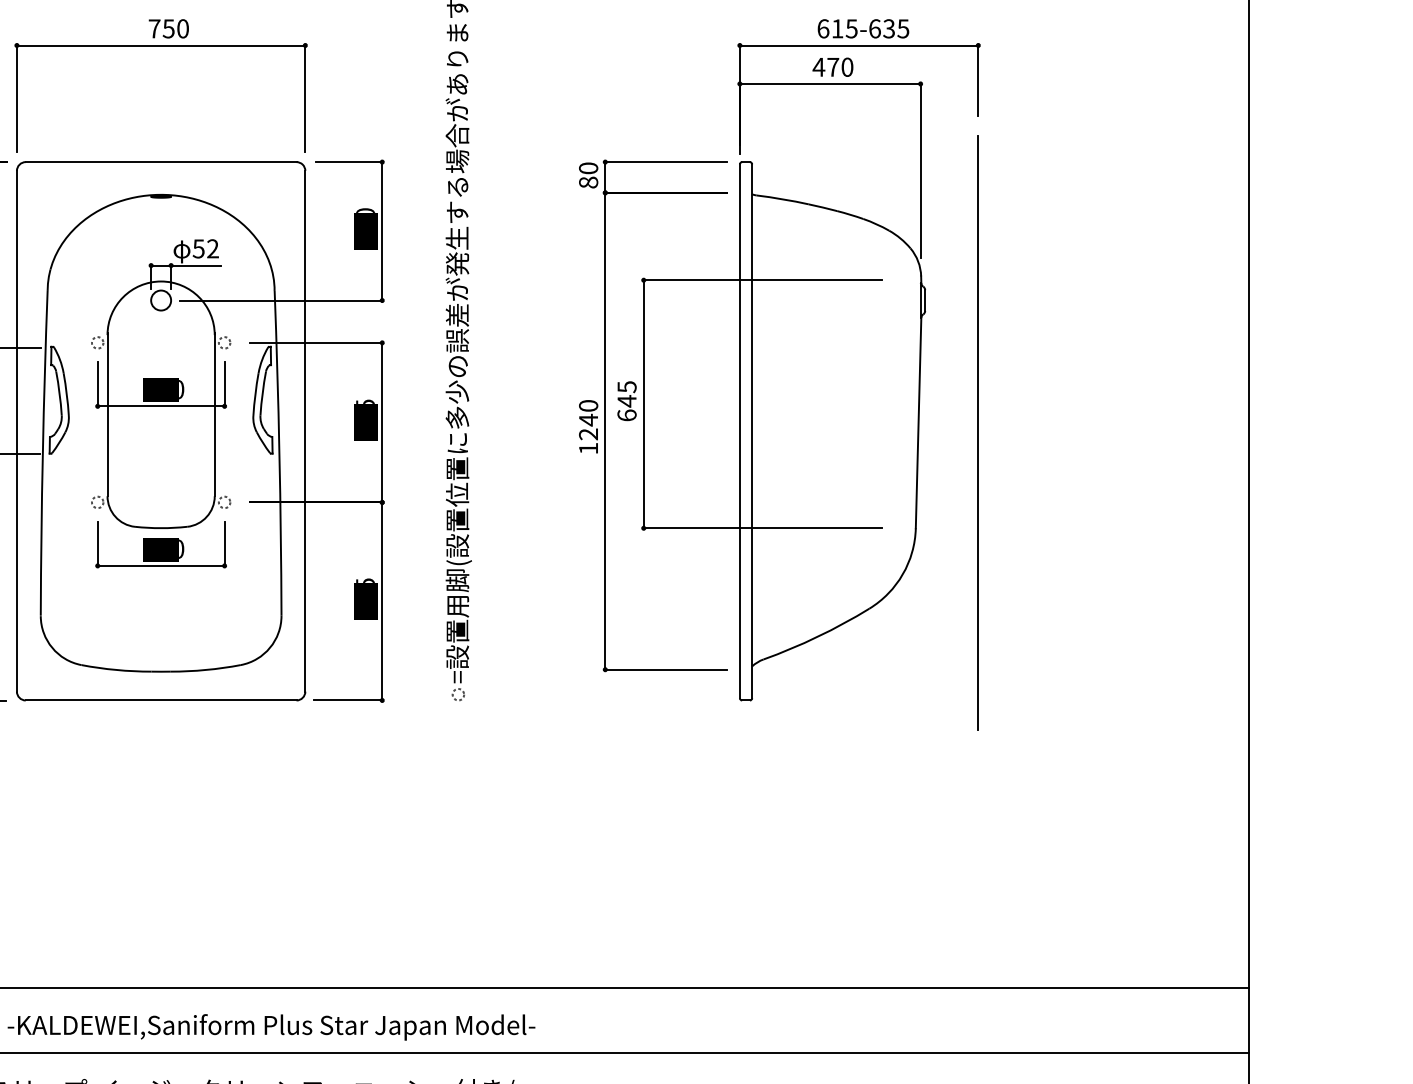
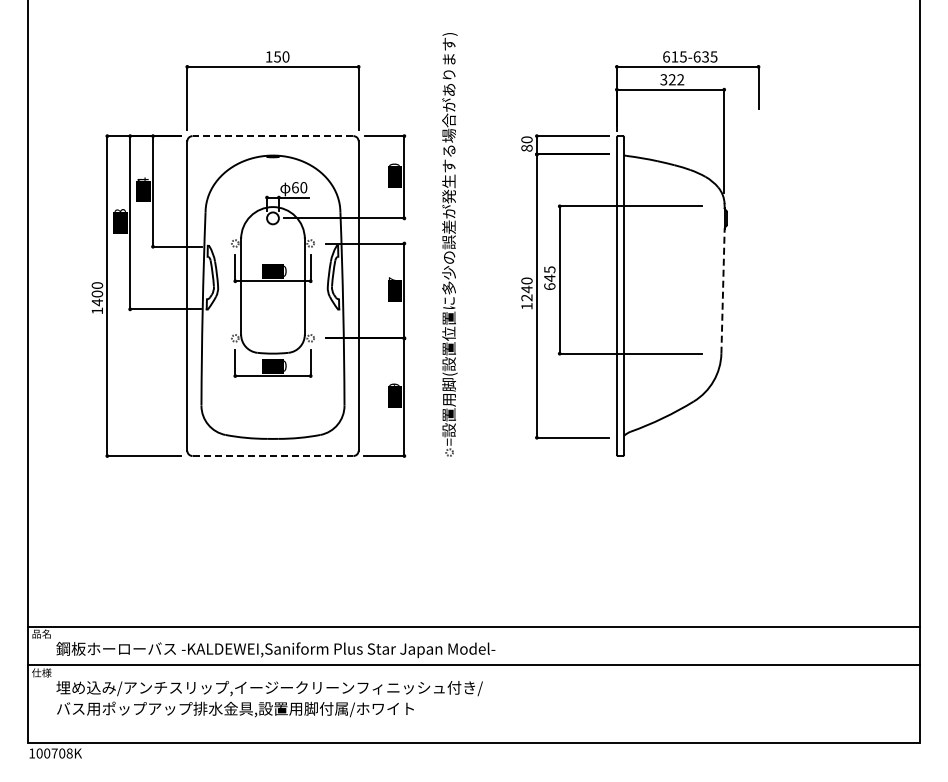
text: (153, 28) -> (268, 56), 750 -> 150
text: (833, 66) -> (672, 79), 470 -> 322
line: (160, 162) -> (272, 136), solid -> dashed
text: (205, 248) -> (299, 187), 52 -> 60
text: (365, 401) -> (394, 278), 415 -> 527
line: (919, 423) -> (723, 291), solid -> dashed
line: (978, 431) -> (758, 296), removed
text: (363, 580) -> (393, 384), 515 -> 539
line: (161, 701) -> (273, 456), solid -> dashed

